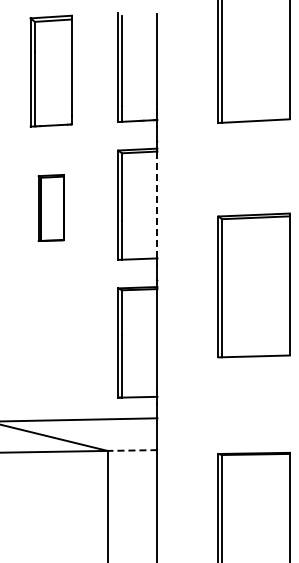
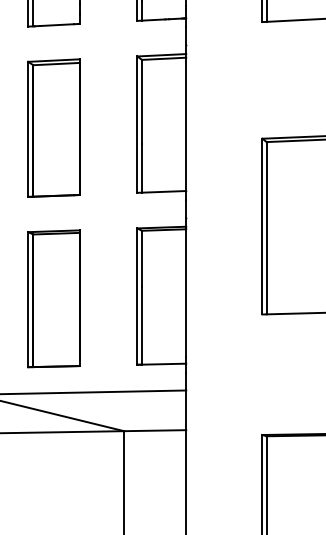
line: (157, 205) -> (186, 125), dashed -> solid
part: (50, 207) -> (52, 127), size x1.67
part: (50, 344) -> (52, 298), added
line: (132, 450) -> (155, 430), dashed -> solid

